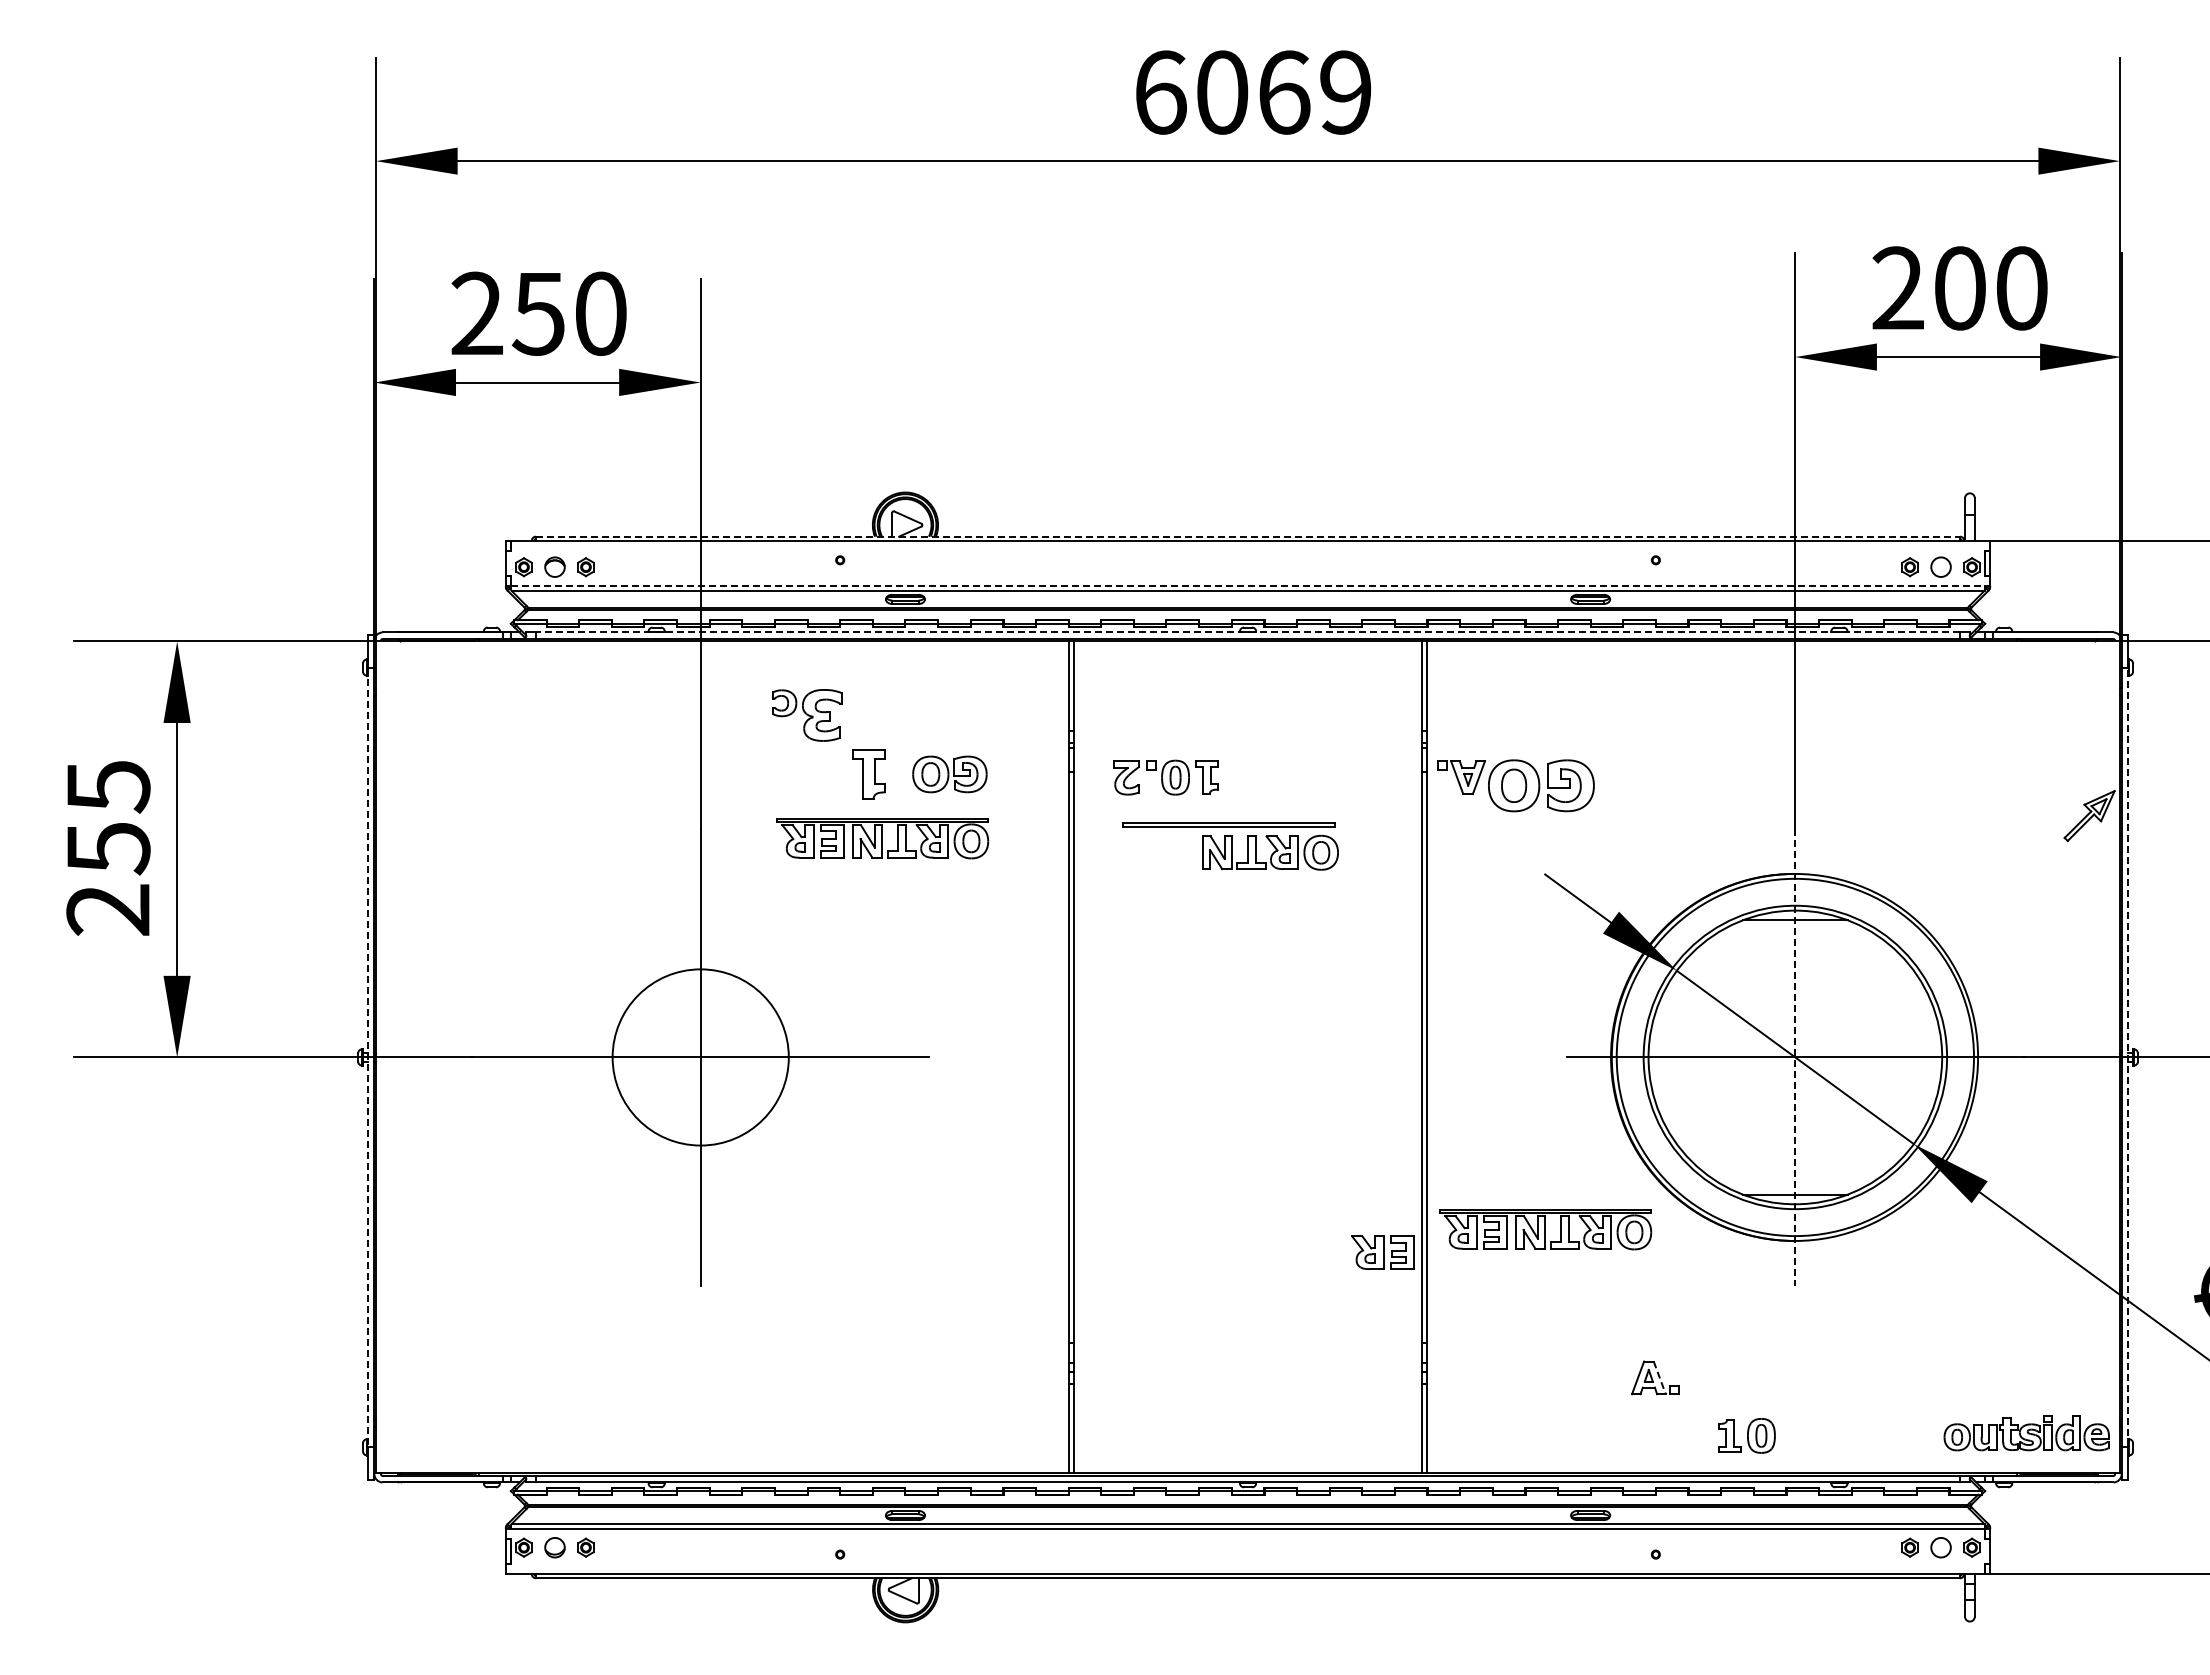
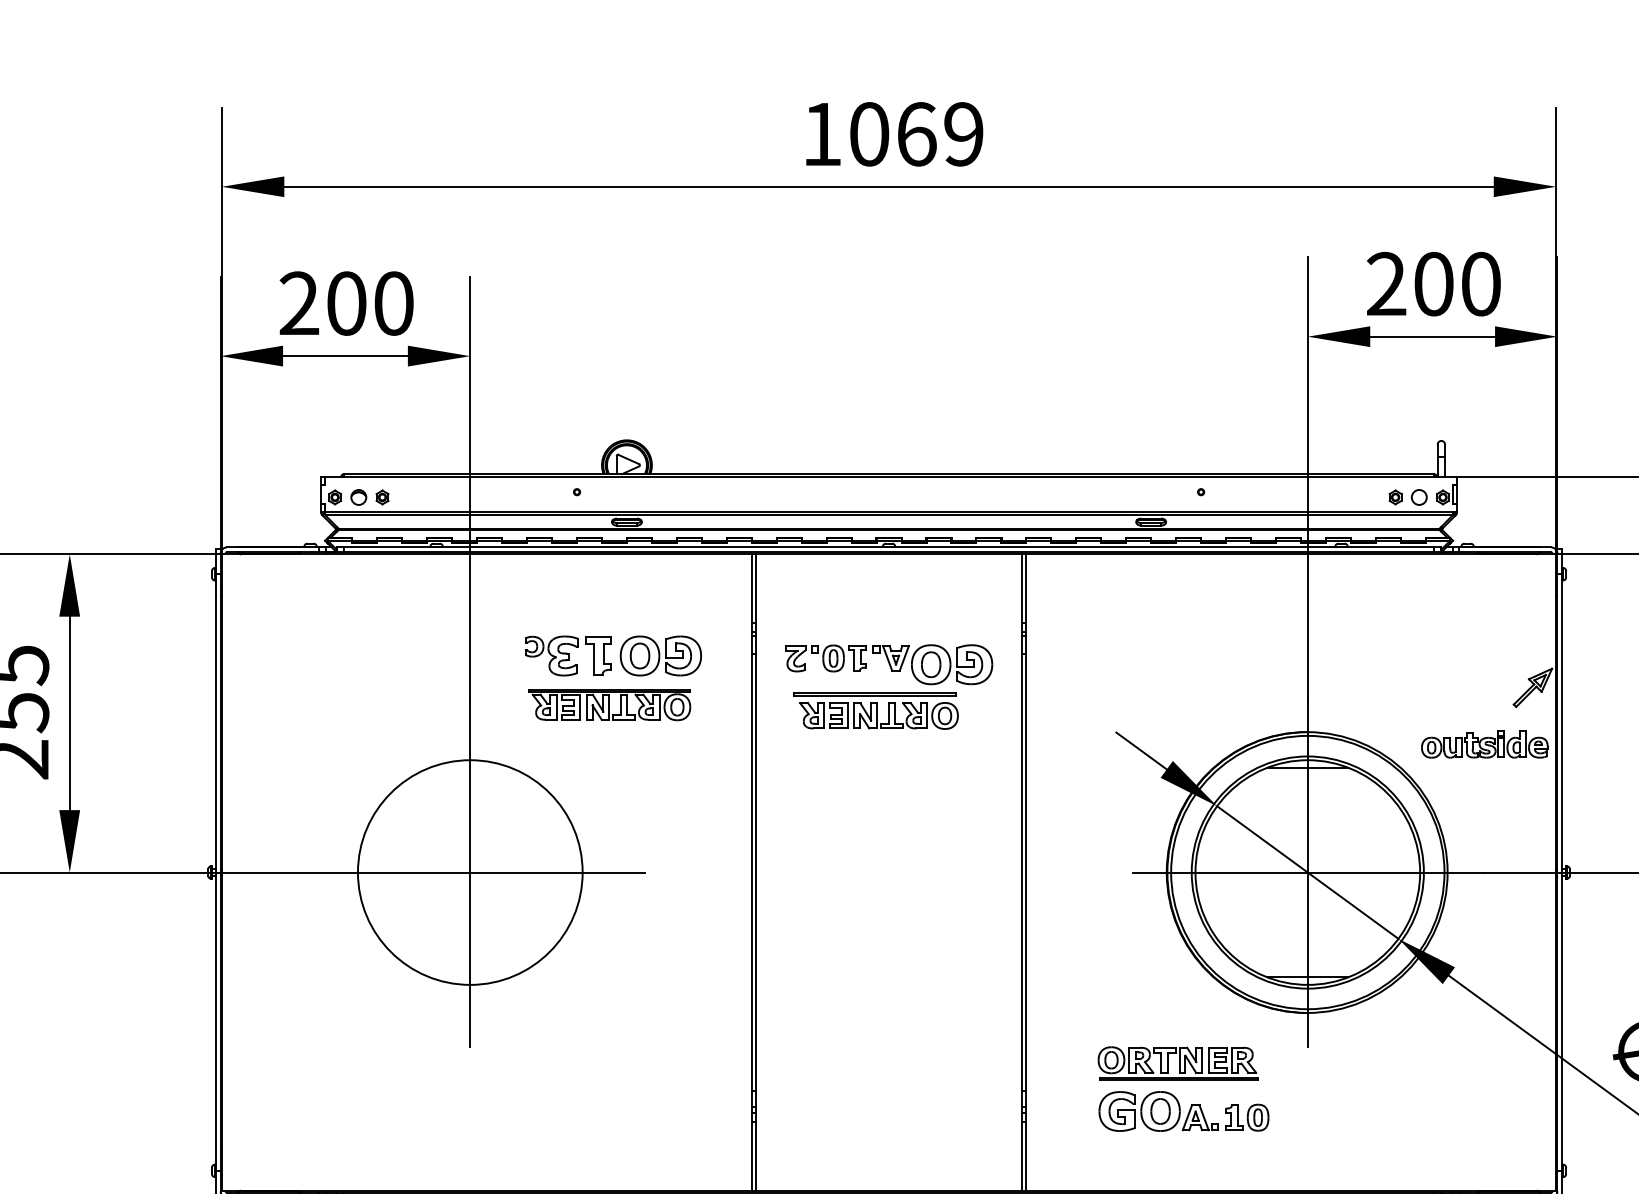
text: (1161, 92) -> (822, 134), 6069 -> 1069
text: (537, 313) -> (345, 303), 250 -> 200
line: (1248, 536) -> (889, 473), dashed -> solid
line: (1248, 586) -> (889, 512), dashed -> solid
line: (1247, 632) -> (888, 547), dashed -> solid
part: (807, 715) -> (552, 656), moved
part: (949, 774) -> (660, 656), size x1.43
part: (1515, 785) -> (932, 664), moved
line: (367, 1057) -> (215, 872), dashed -> solid
circle: (700, 1057) -> (470, 872), size x1.67
line: (1795, 1057) -> (1307, 872), dashed -> solid
line: (2128, 1057) -> (1562, 872), dashed -> solid
part: (1545, 1229) -> (1116, 1004), removed
part: (1382, 1252) -> (823, 715), moved
part: (1626, 1306) -> (1178, 1063), added
part: (1575, 1369) -> (1139, 1111), added
line: (1659, 1378) -> (1203, 1118), dashed -> solid
part: (2026, 1433) -> (1484, 744), moved
part: (1746, 1435) -> (1246, 1117), moved

